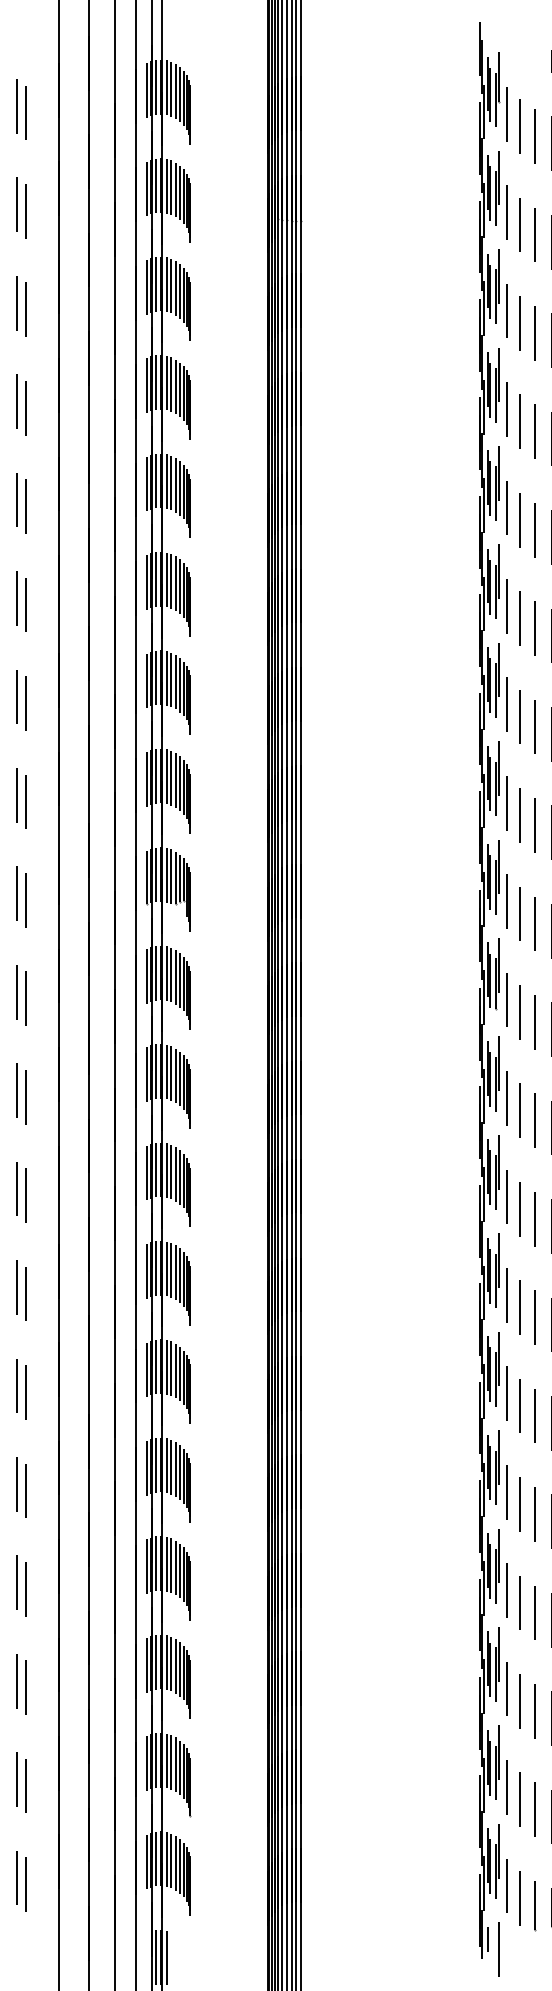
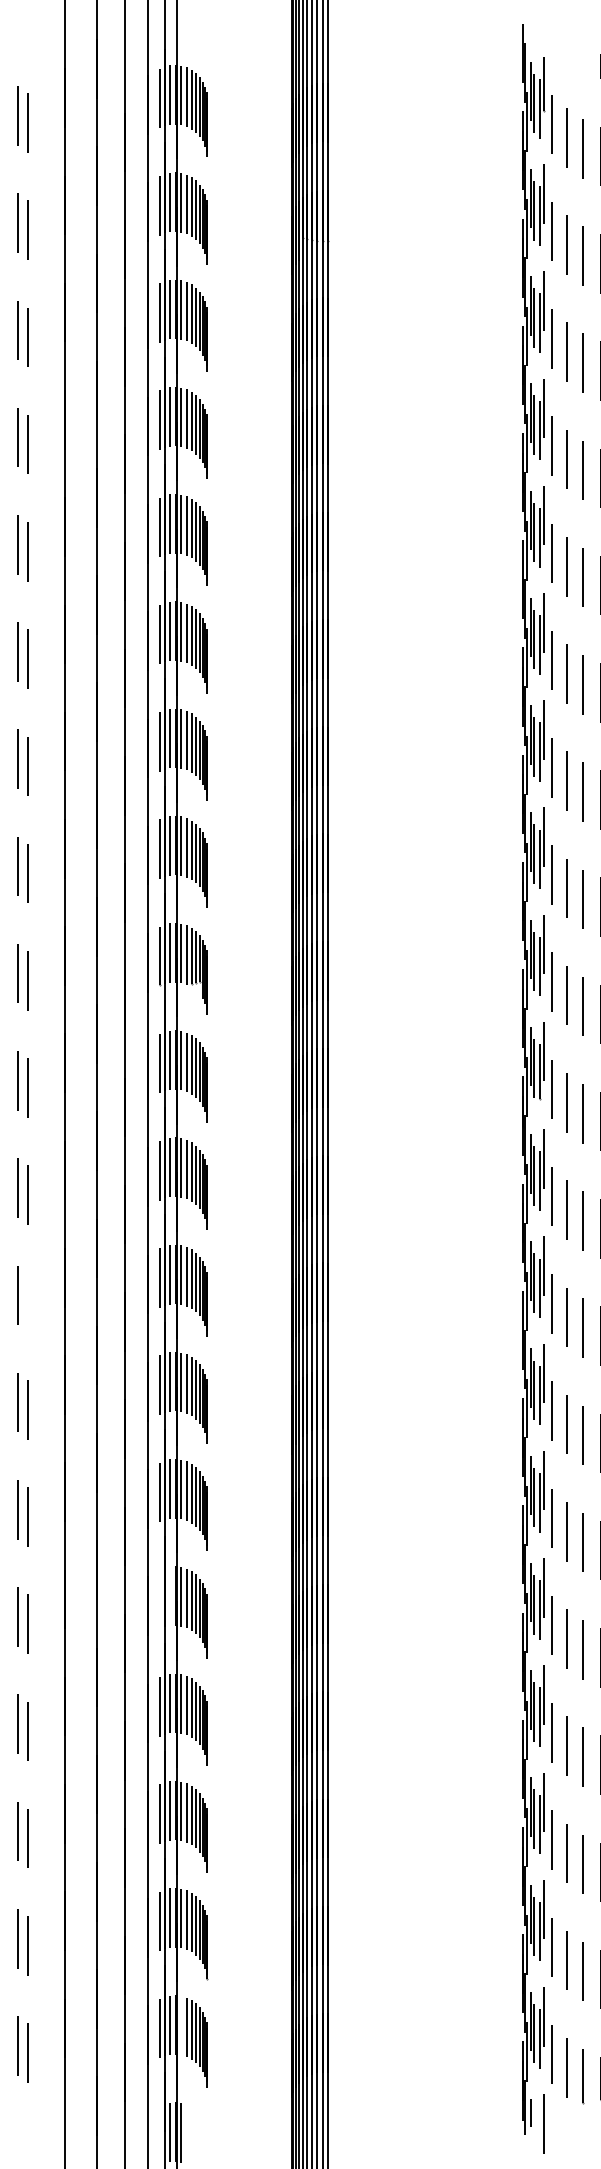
line: (25, 1195) -> (27, 1302), removed
line: (156, 1465) -> (170, 1596), removed
line: (146, 1468) -> (159, 1599), removed
line: (166, 1859) -> (181, 2025), removed

